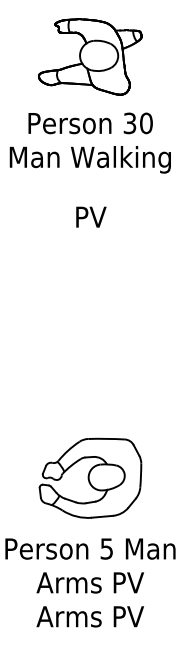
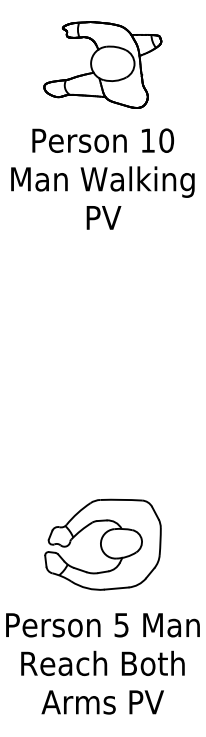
text: (129, 123) -> (147, 140), 30 -> 10
text: (91, 216) -> (104, 217), moved
text: (90, 582) -> (103, 663), Arms PV -> Reach Both

